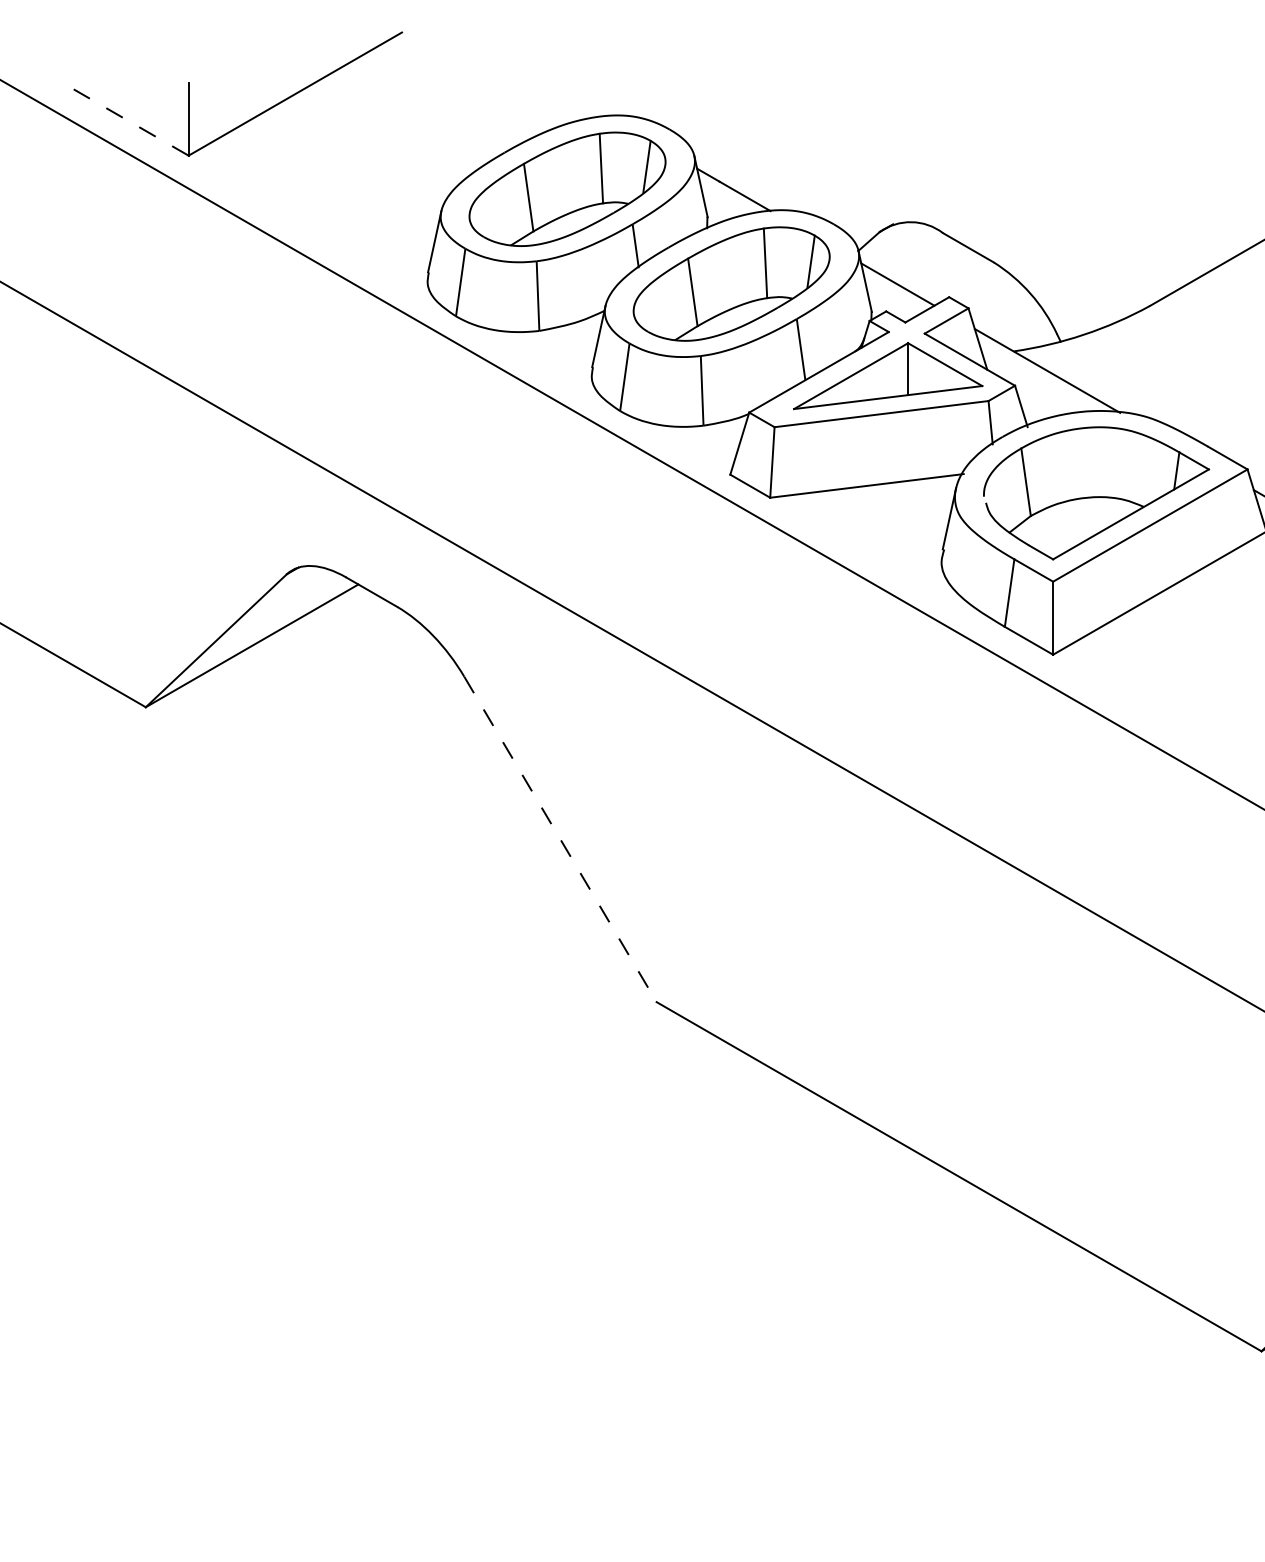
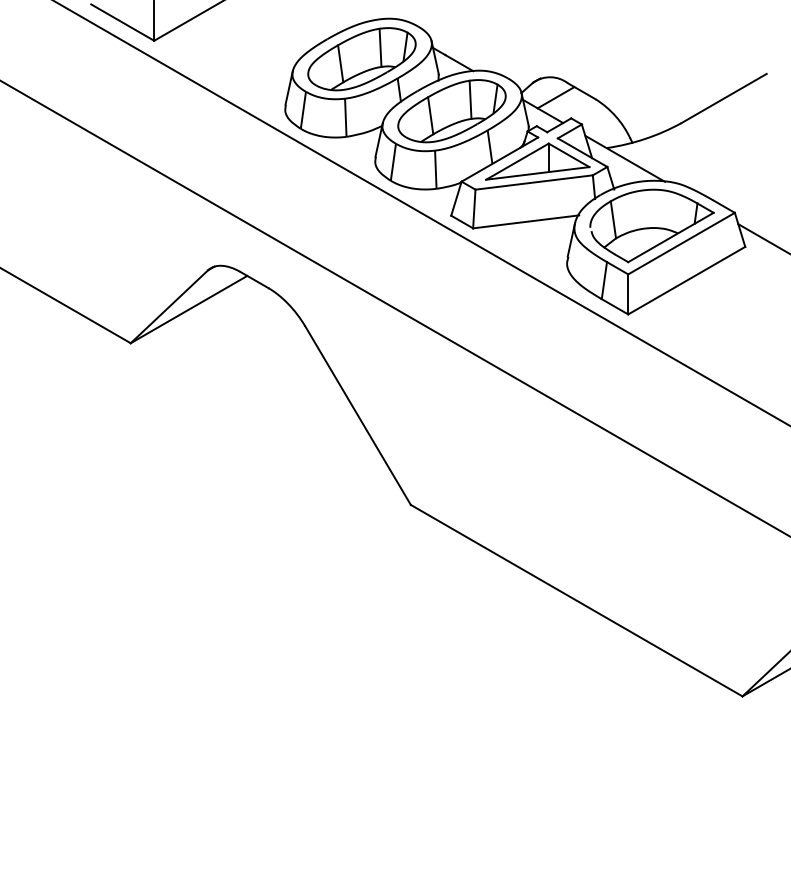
line: (130, 122) -> (122, 22), dashed -> solid
line: (920, 259) -> (555, 97), added
line: (561, 839) -> (358, 415), dashed -> solid

